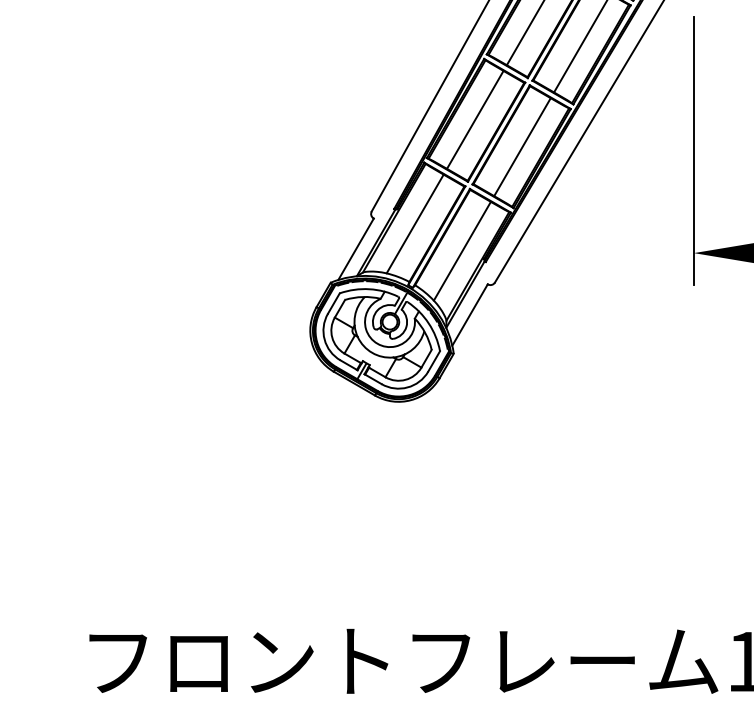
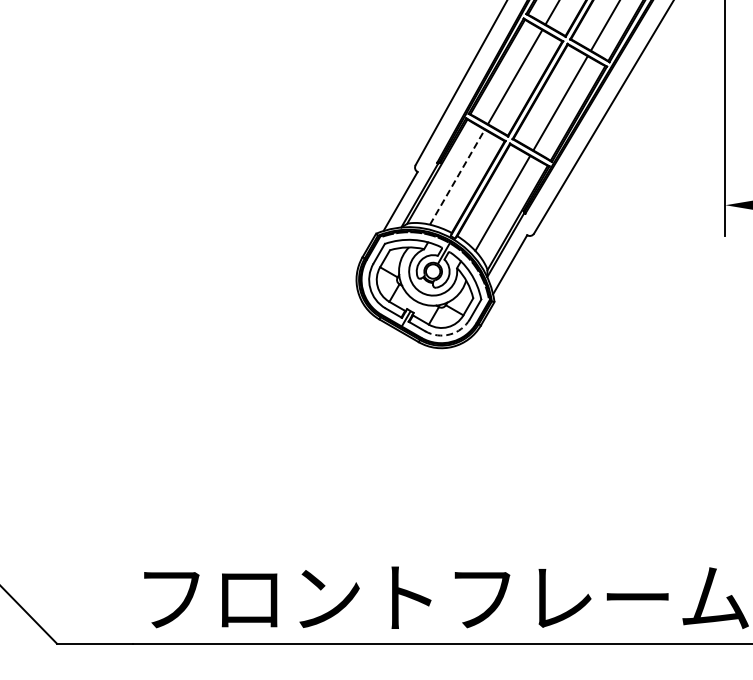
line: (415, 224) -> (457, 177), solid -> dashed
arc: (408, 387) -> (450, 334), solid -> dashed

